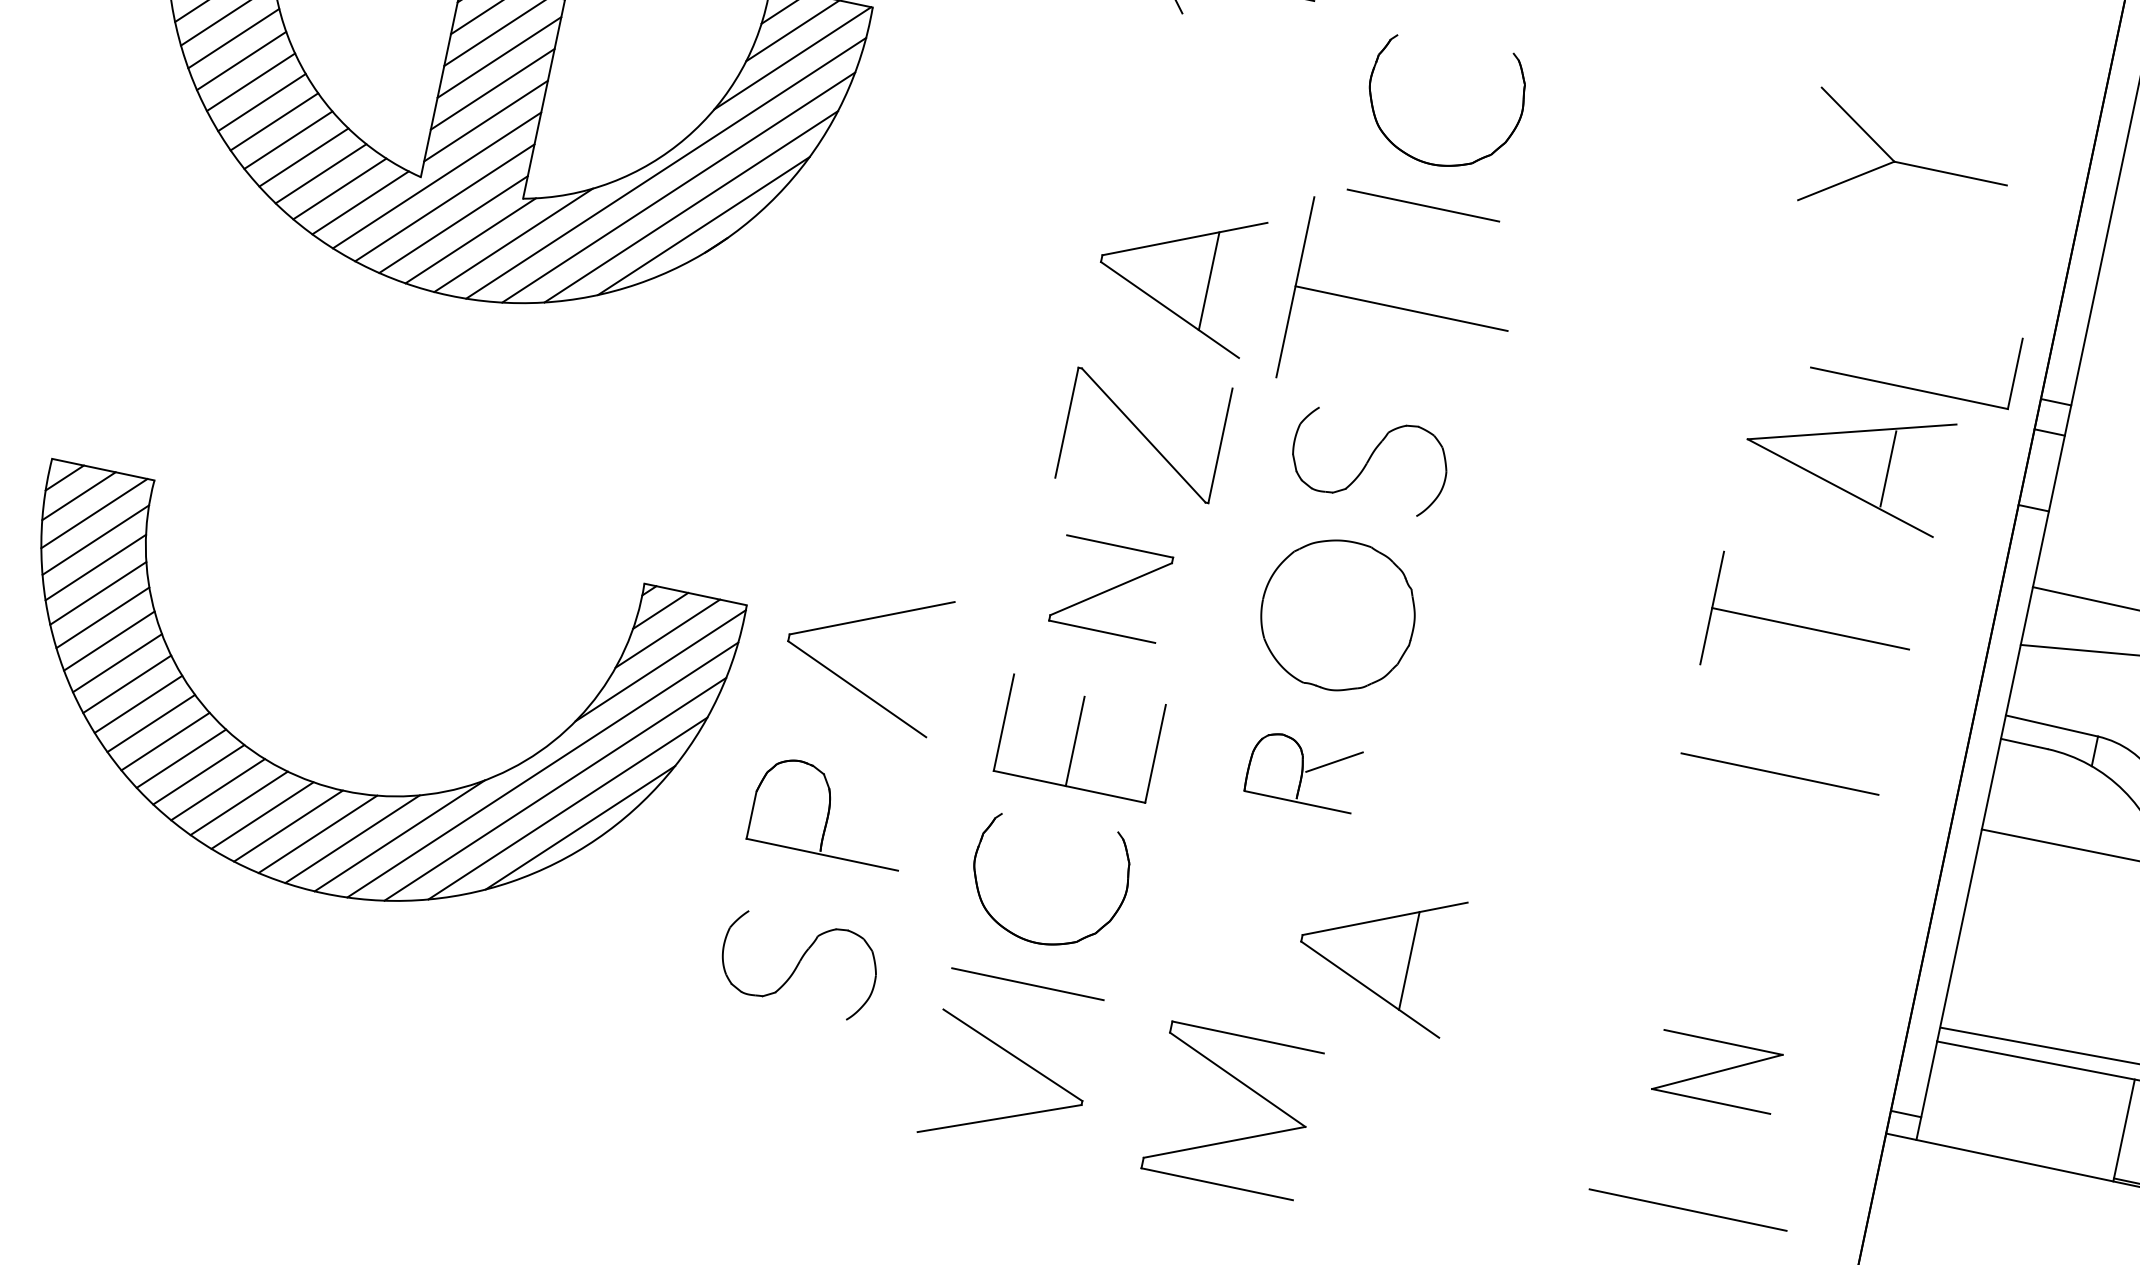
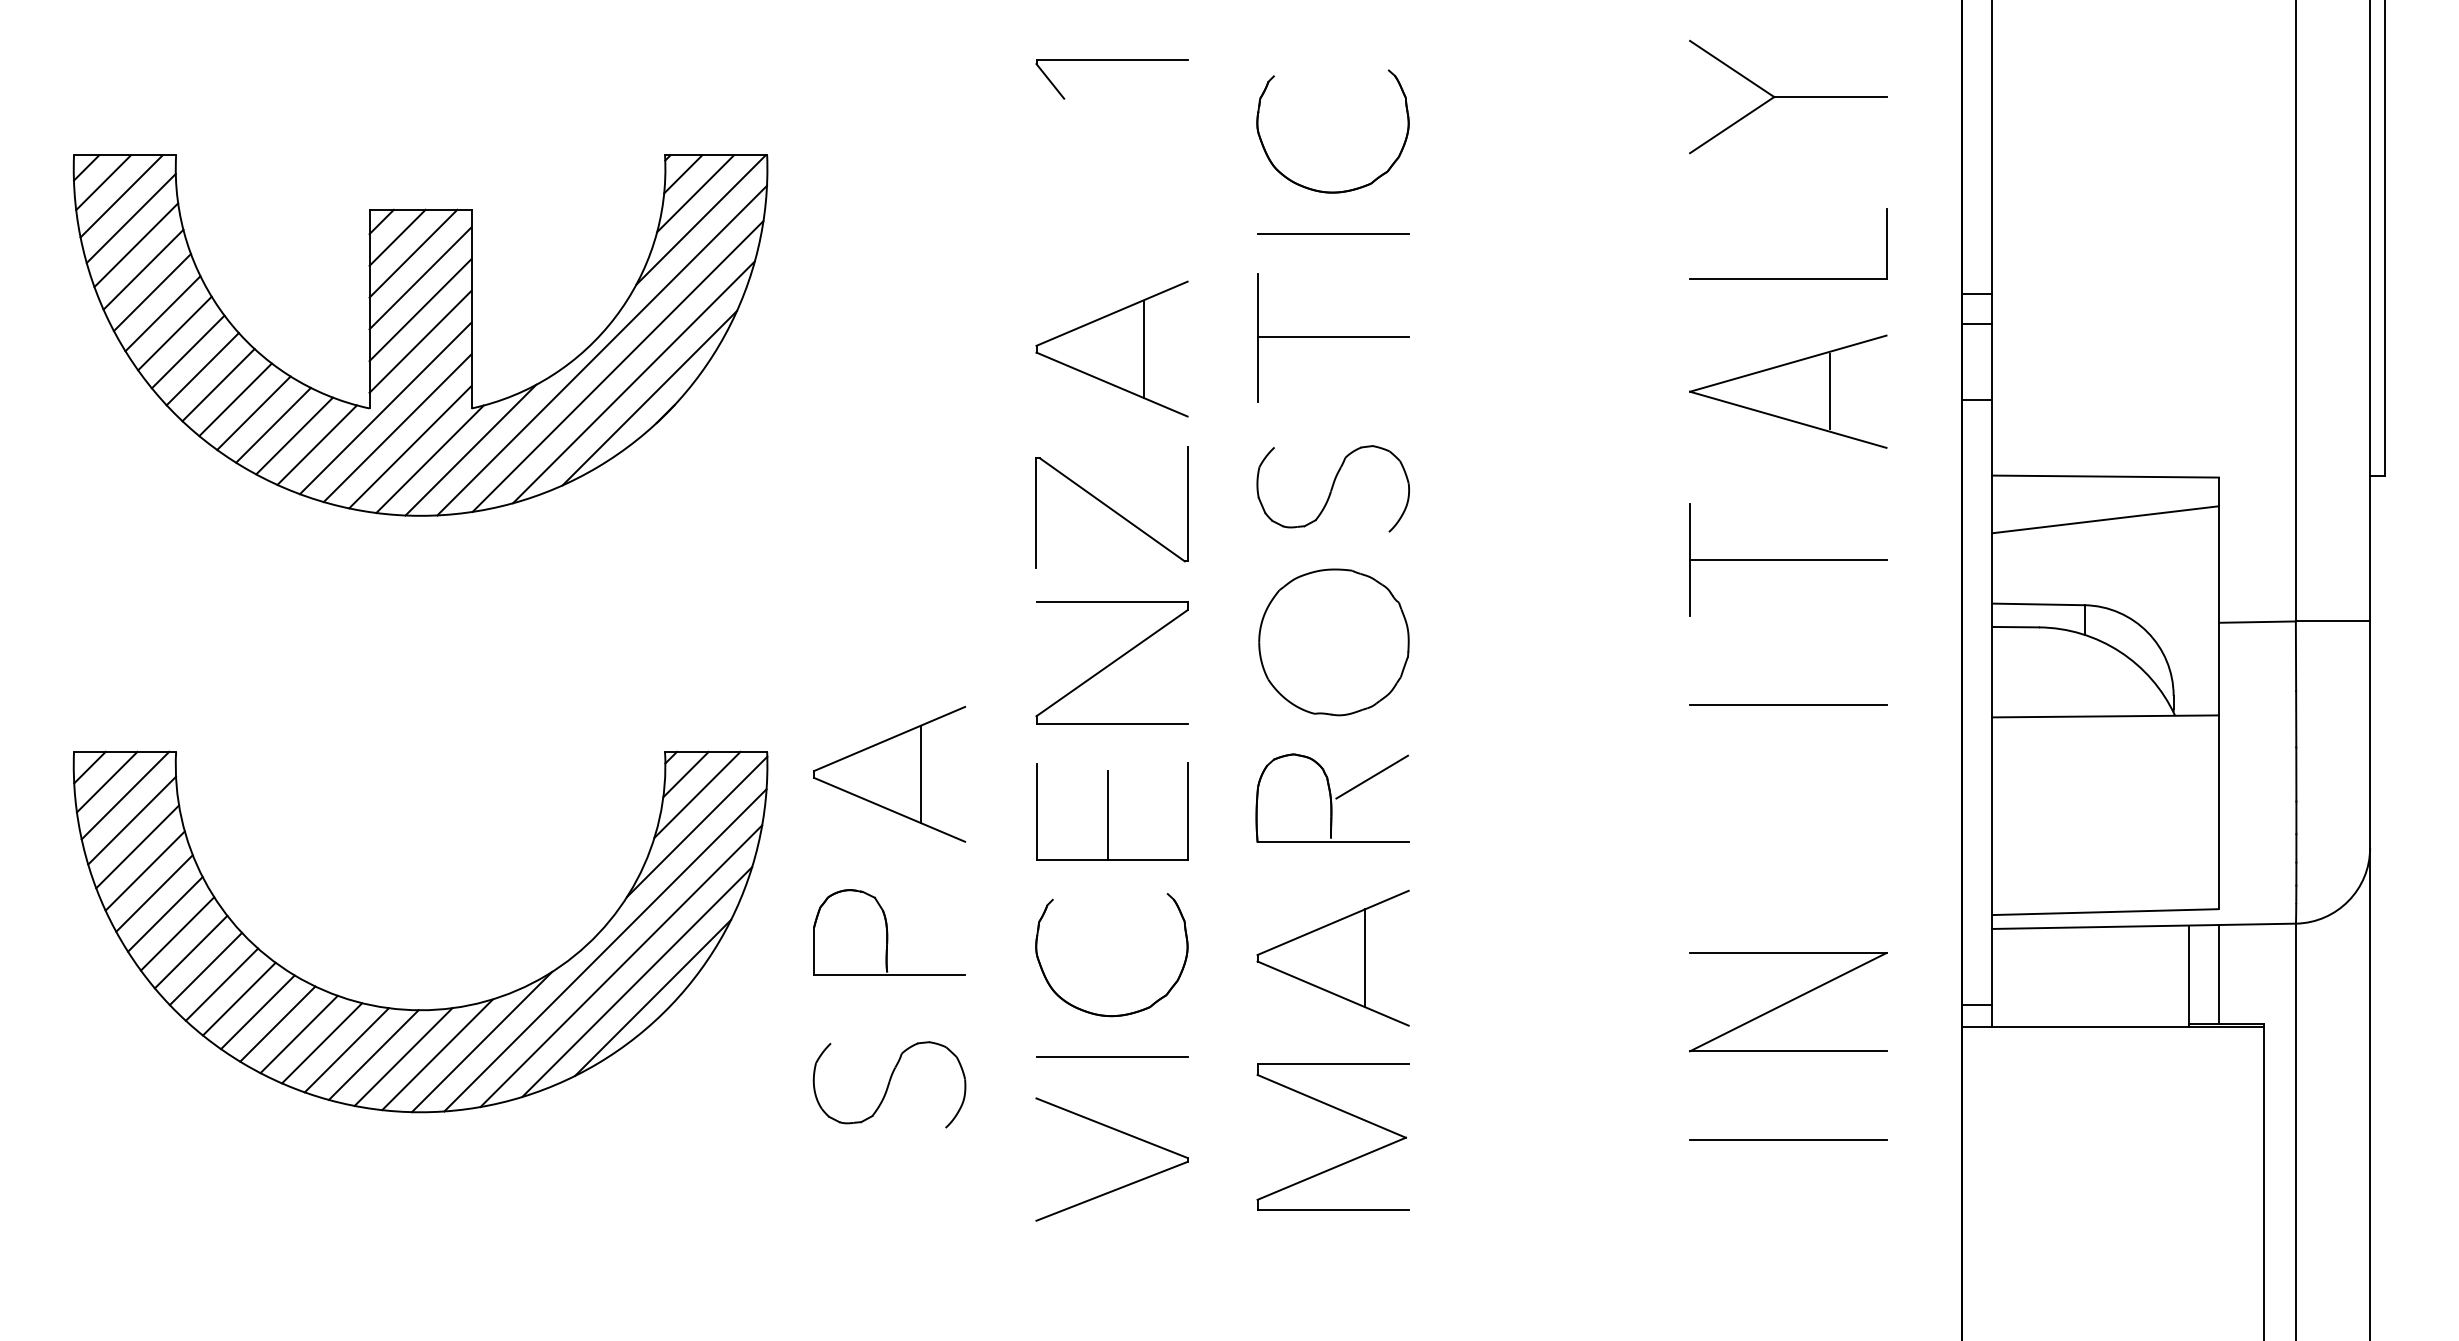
part: (1401, 309) -> (1333, 337), size x0.71
part: (1909, 387) -> (1788, 278), moved
part: (1110, 588) -> (1111, 662), size x1.43
line: (896, 660) -> (921, 774), added
part: (1303, 770) -> (1332, 797), size x1.43
part: (1377, 953) -> (1332, 957), moved
part: (1717, 1072) -> (1788, 1002), size x1.67

